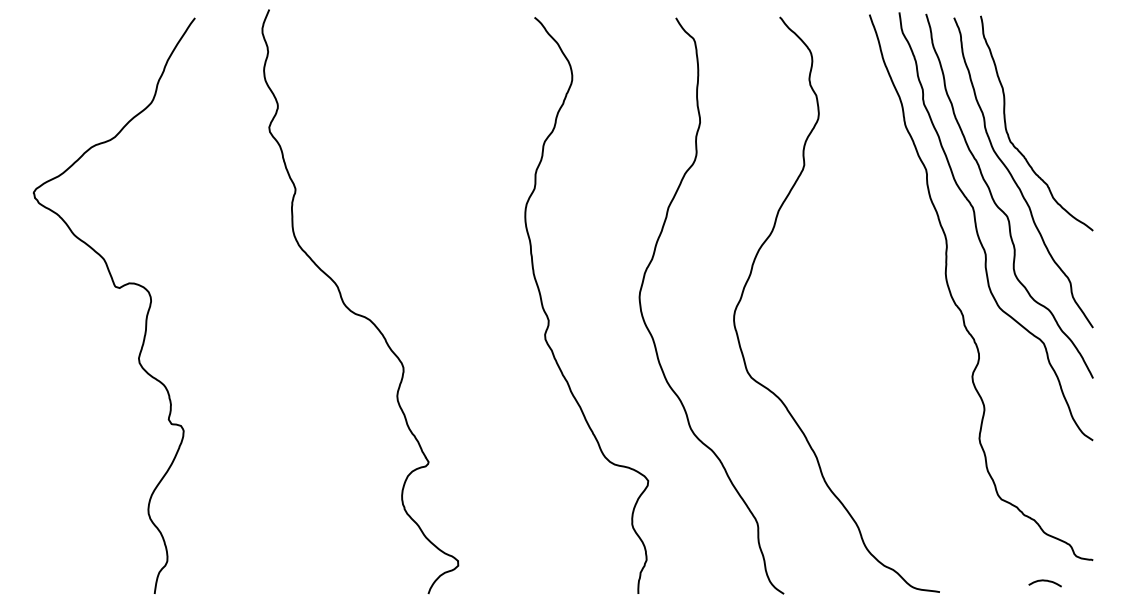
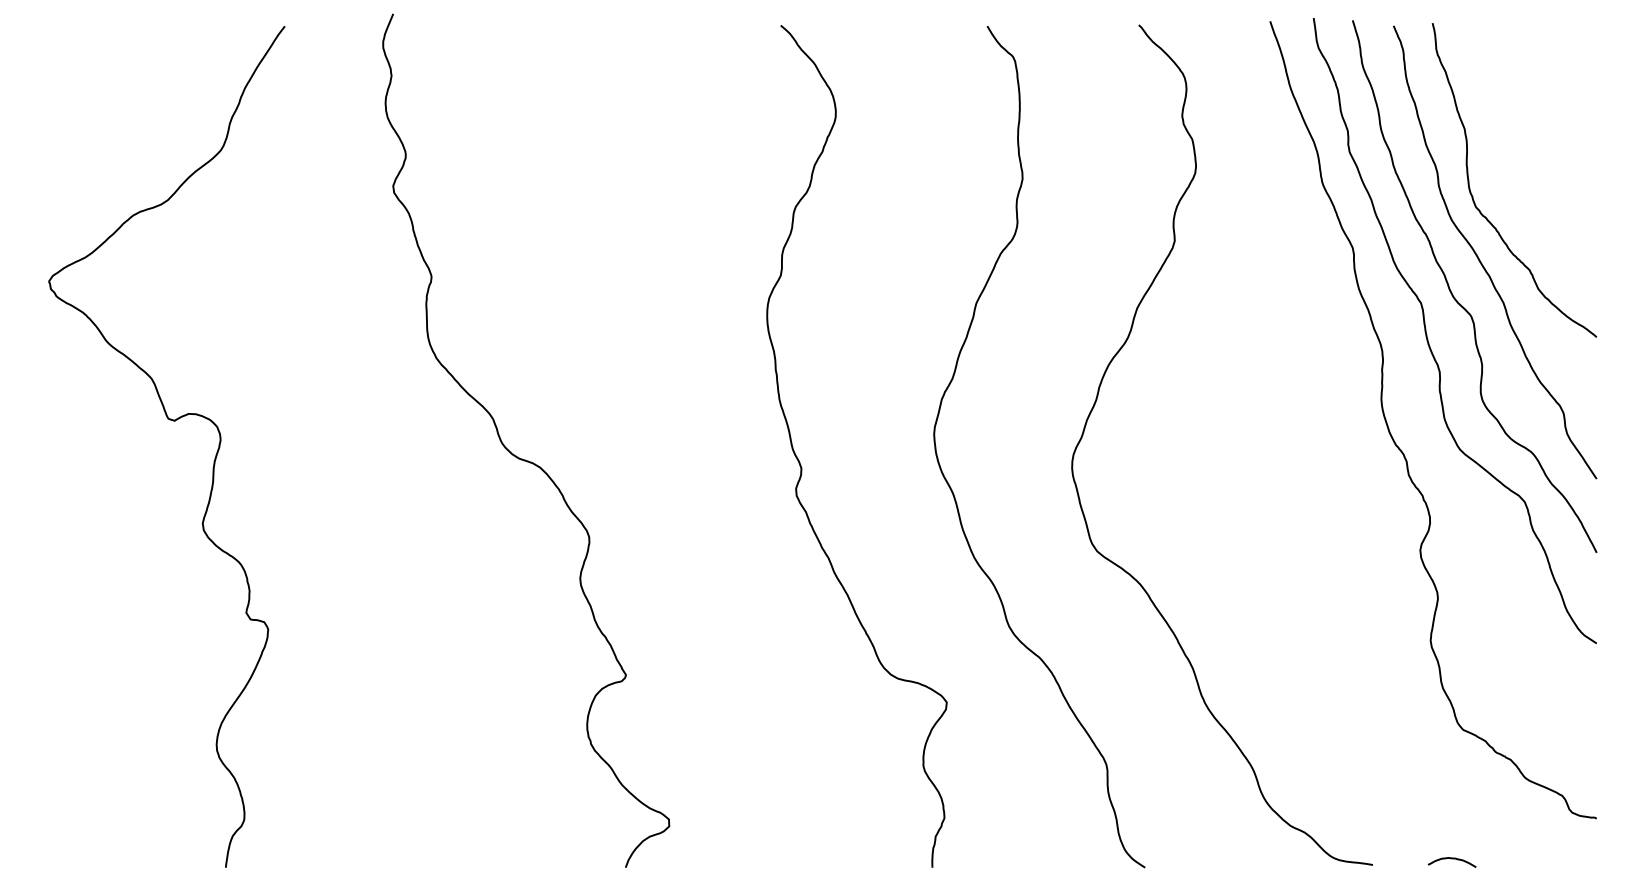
curve: (1044, 581) -> (1451, 859), moved

